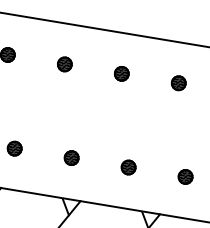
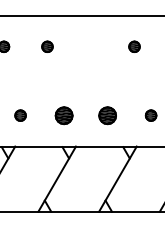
part: (121, 73) -> (90, 46), removed
part: (70, 157) -> (63, 115), size x1.6
part: (128, 167) -> (107, 115), size x1.6

